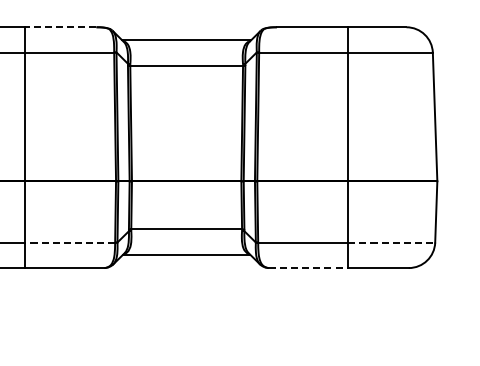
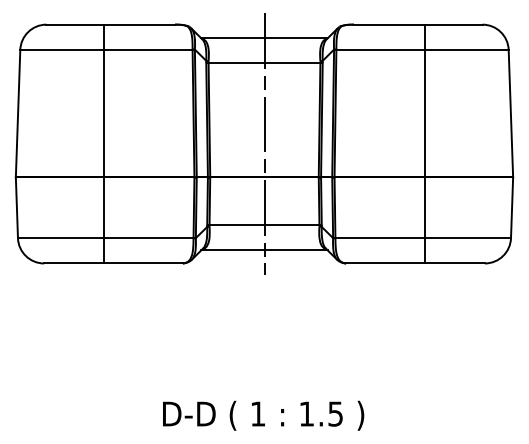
line: (60, 27) -> (139, 24), dashed -> solid
line: (186, 147) -> (264, 143), added
line: (69, 242) -> (148, 238), dashed -> solid
line: (392, 242) -> (468, 238), dashed -> solid
line: (308, 268) -> (385, 263), dashed -> solid

